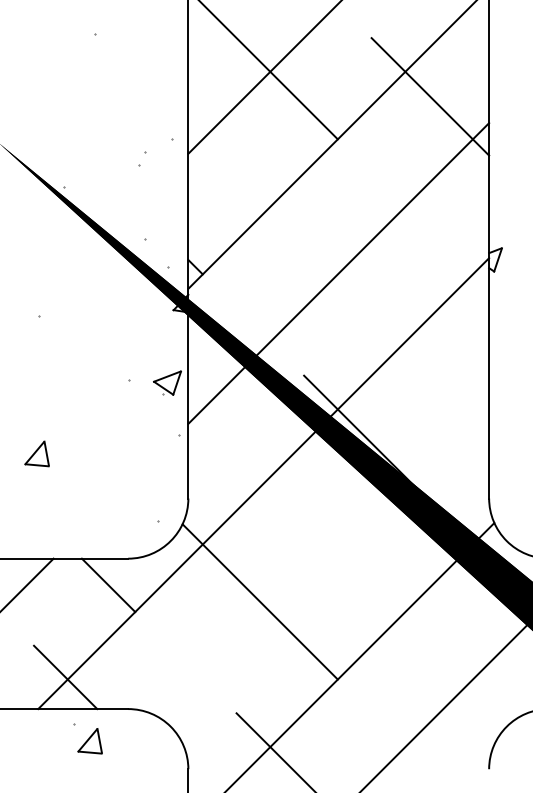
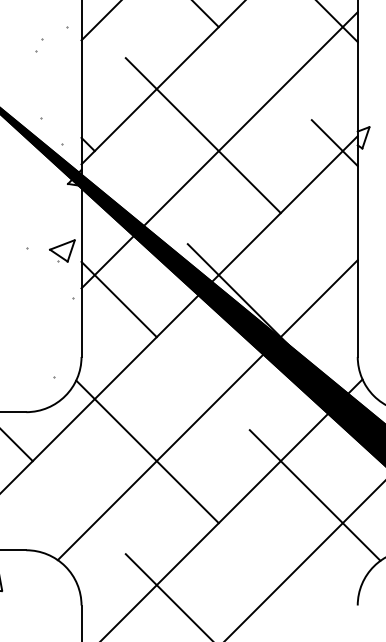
line: (320, 257) -> (202, 135), added
line: (464, 265) -> (335, 142), added
line: (229, 435) -> (119, 299), added
line: (325, 556) -> (207, 410), added
line: (442, 649) -> (314, 495), added

